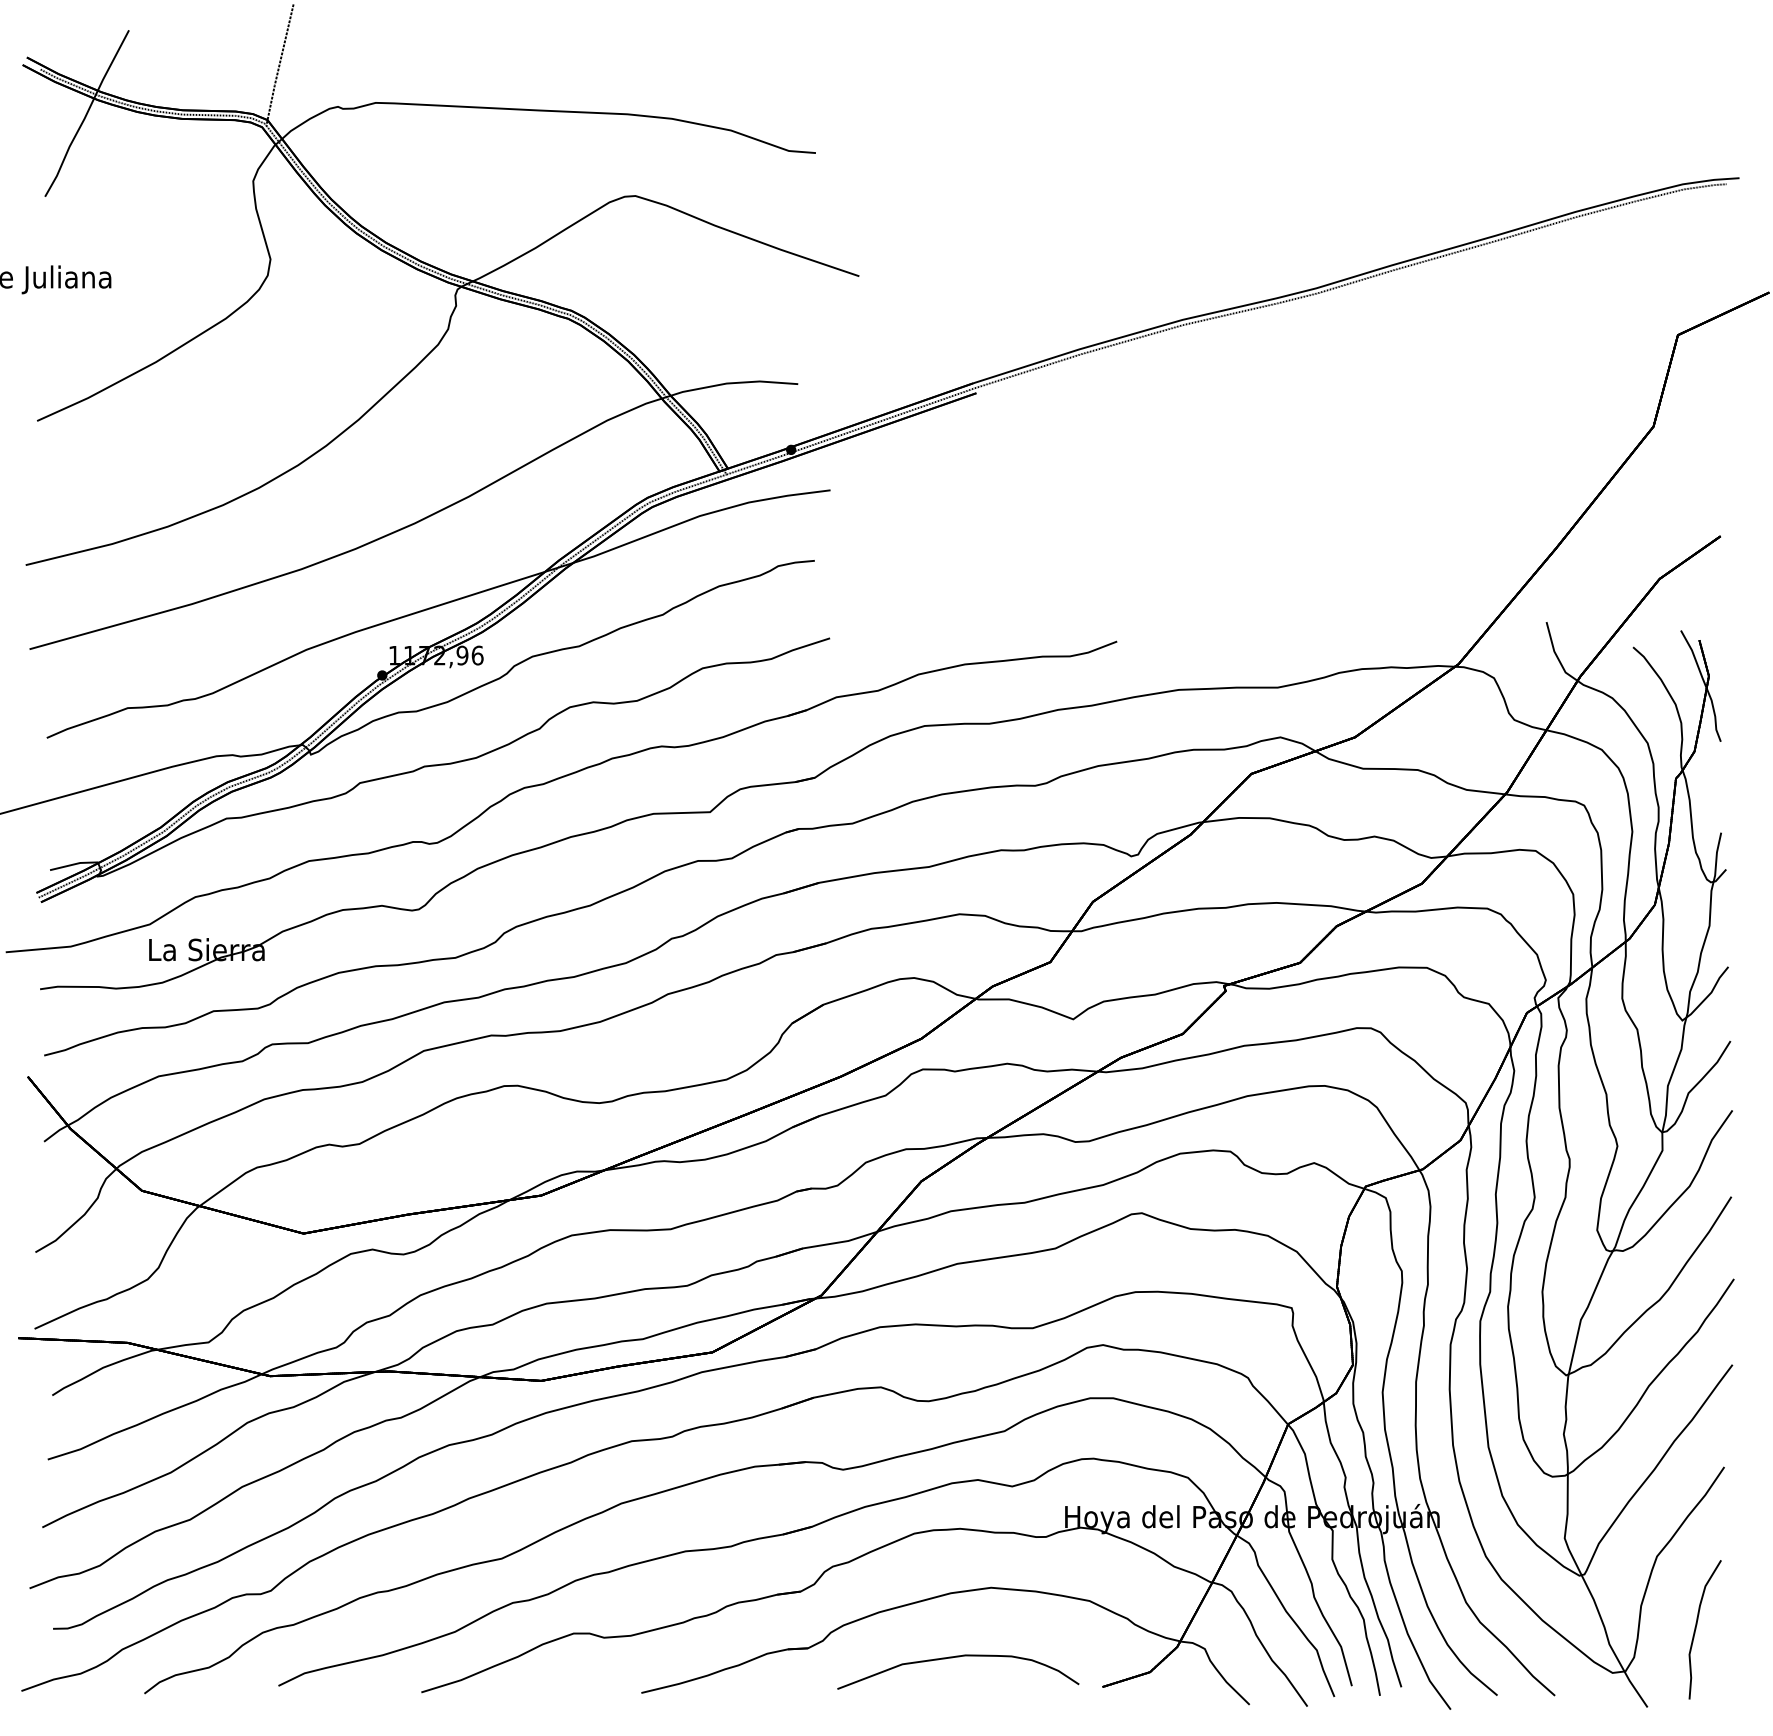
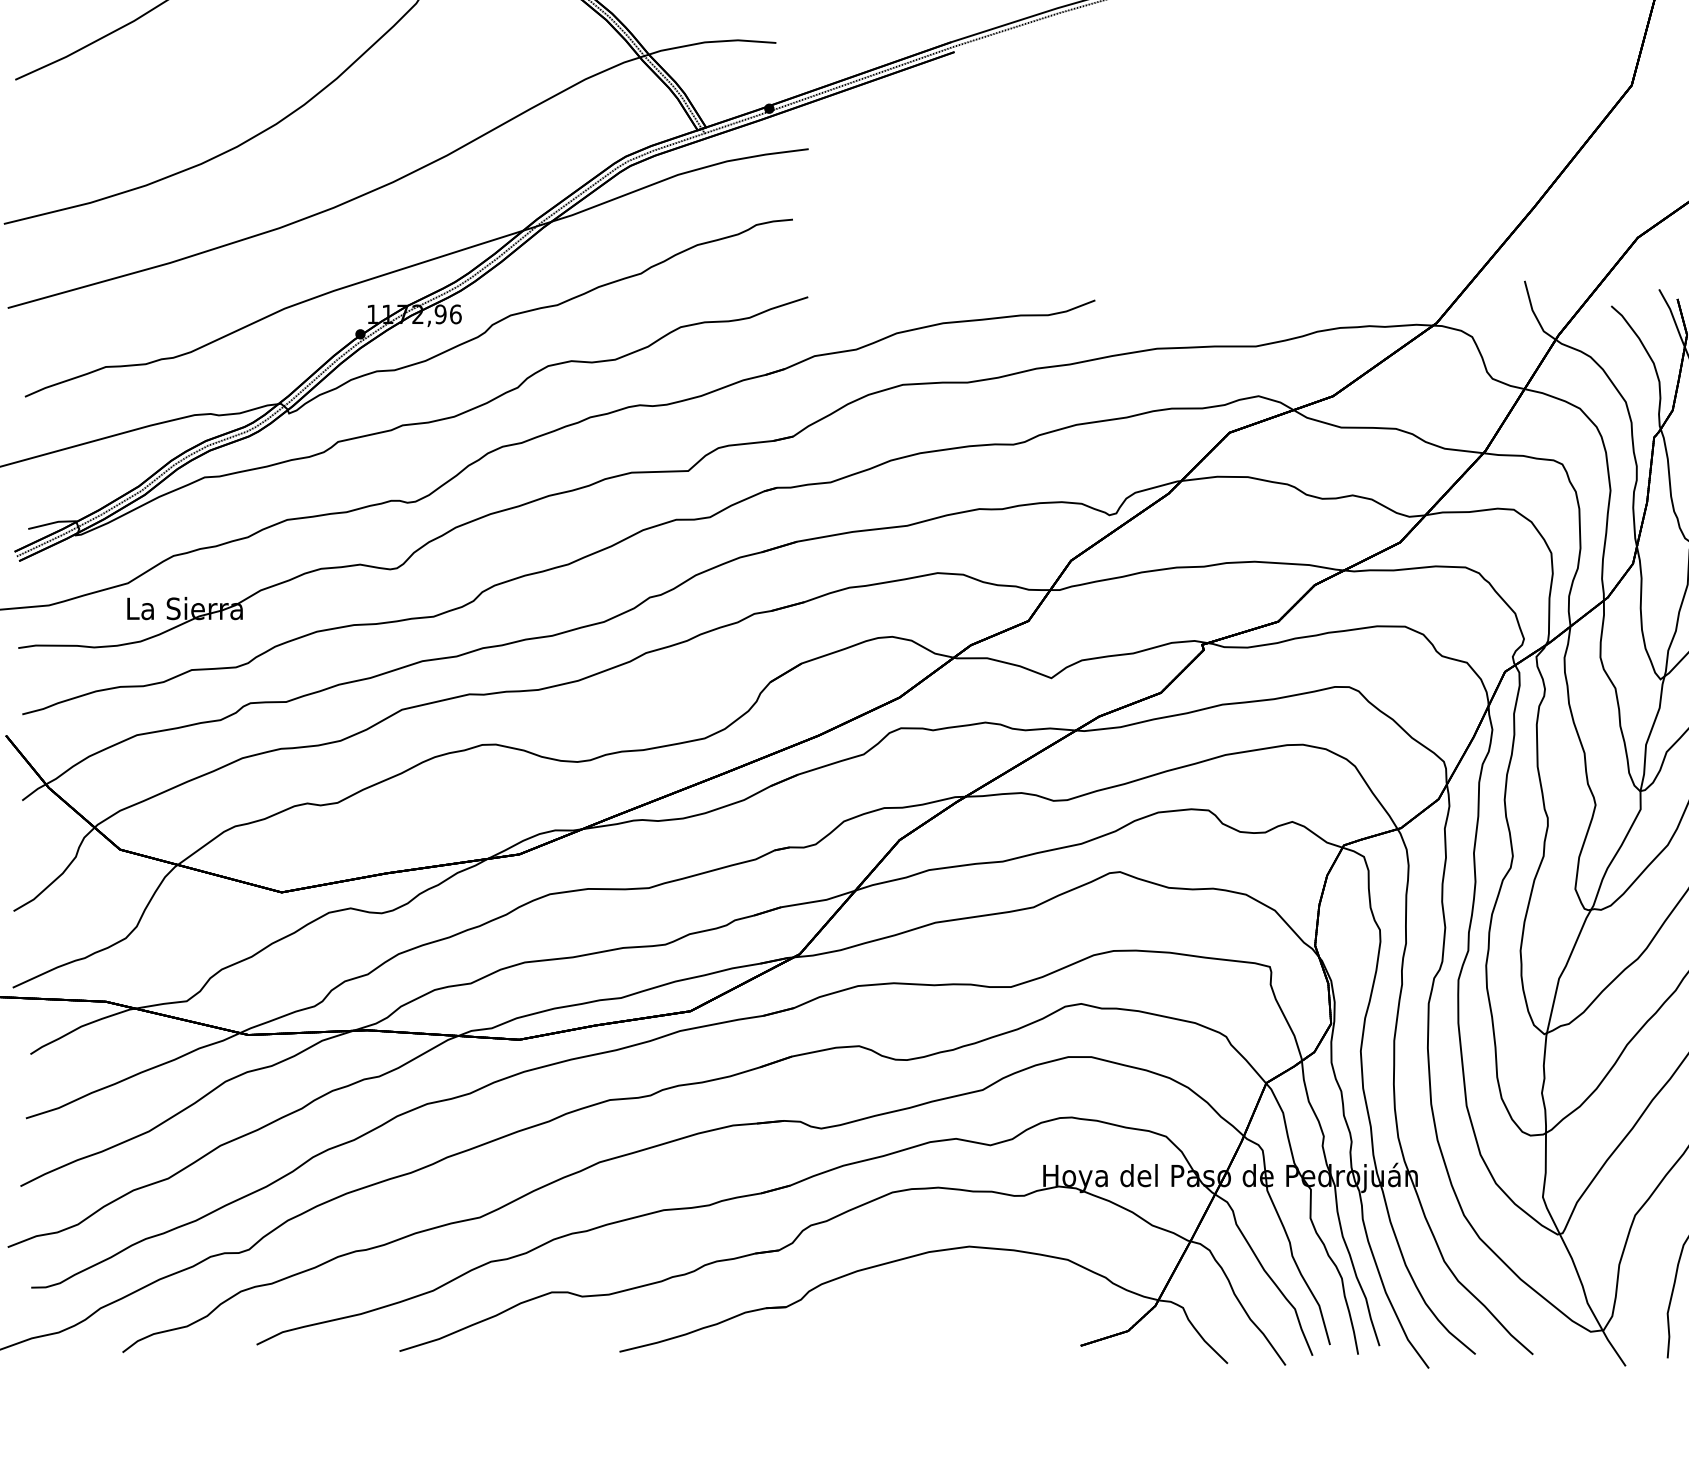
part: (958, 1657) -> (936, 1316), removed

